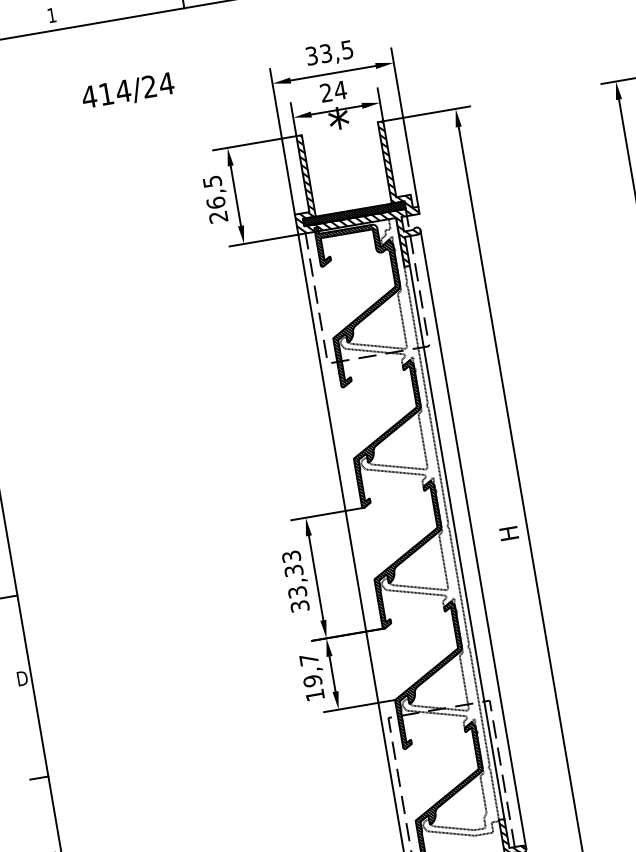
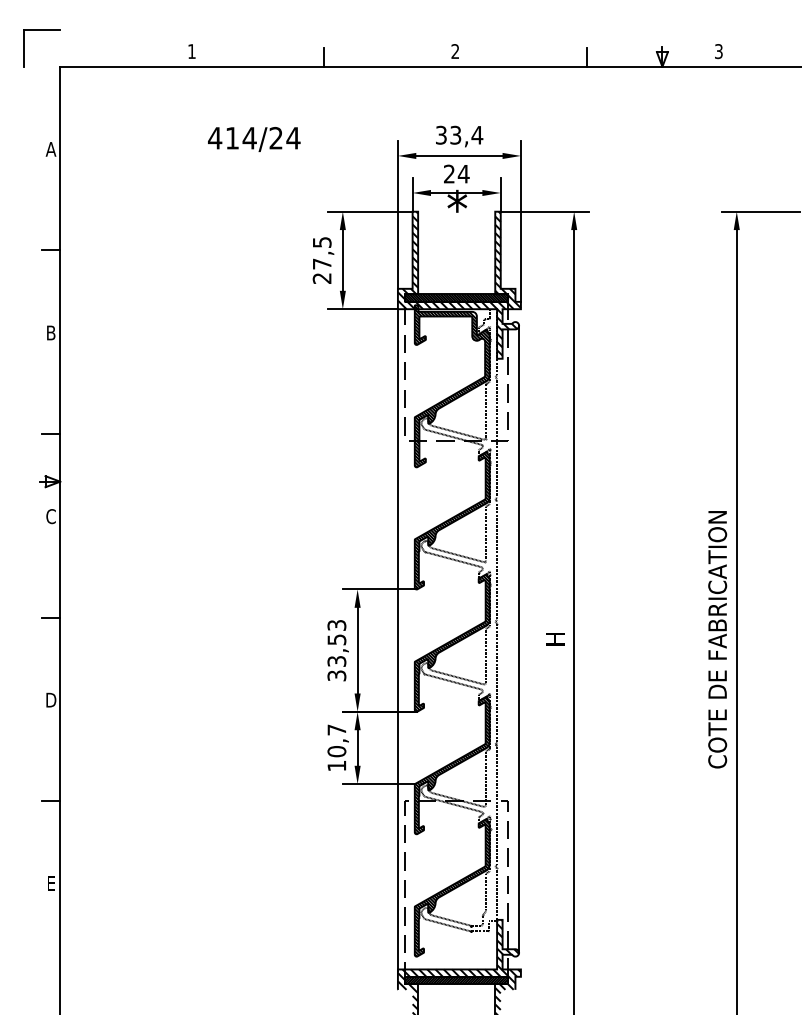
text: (347, 50) -> (477, 135), 33,5 -> 33,4
text: (215, 202) -> (321, 263), 26,5 -> 27,5
line: (457, 543) -> (502, 640), removed
text: (293, 570) -> (336, 639), 33,33 -> 33,53
text: (312, 681) -> (336, 751), 19,7 -> 10,7

